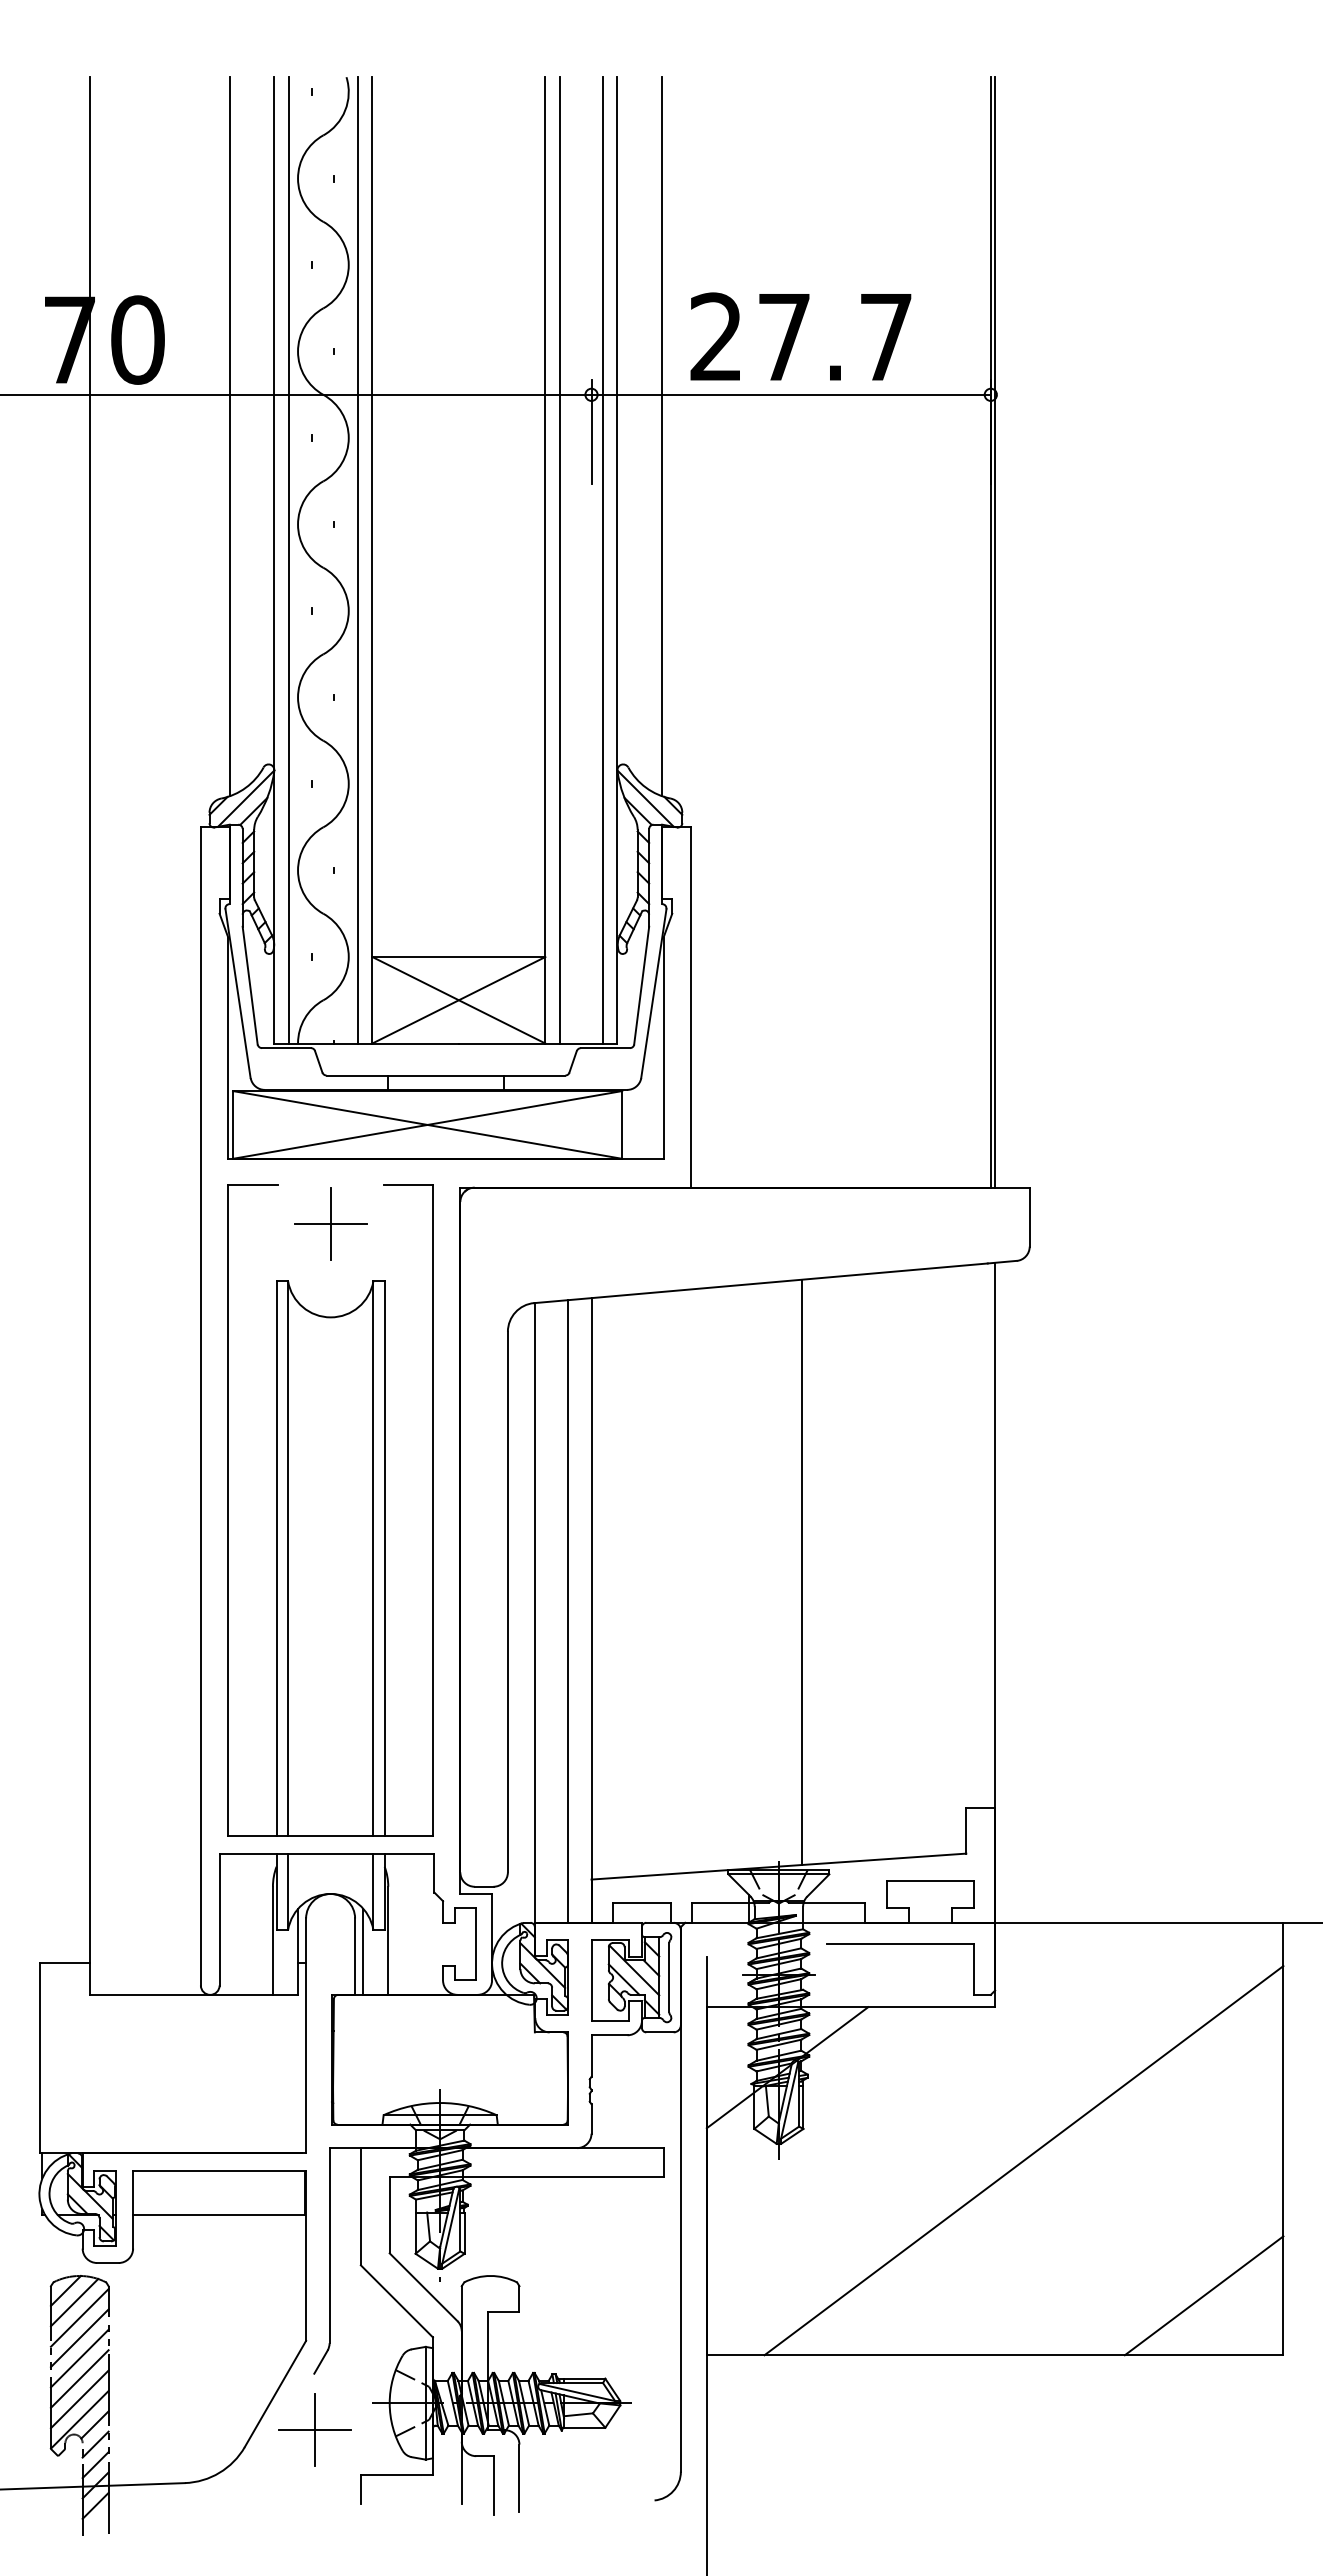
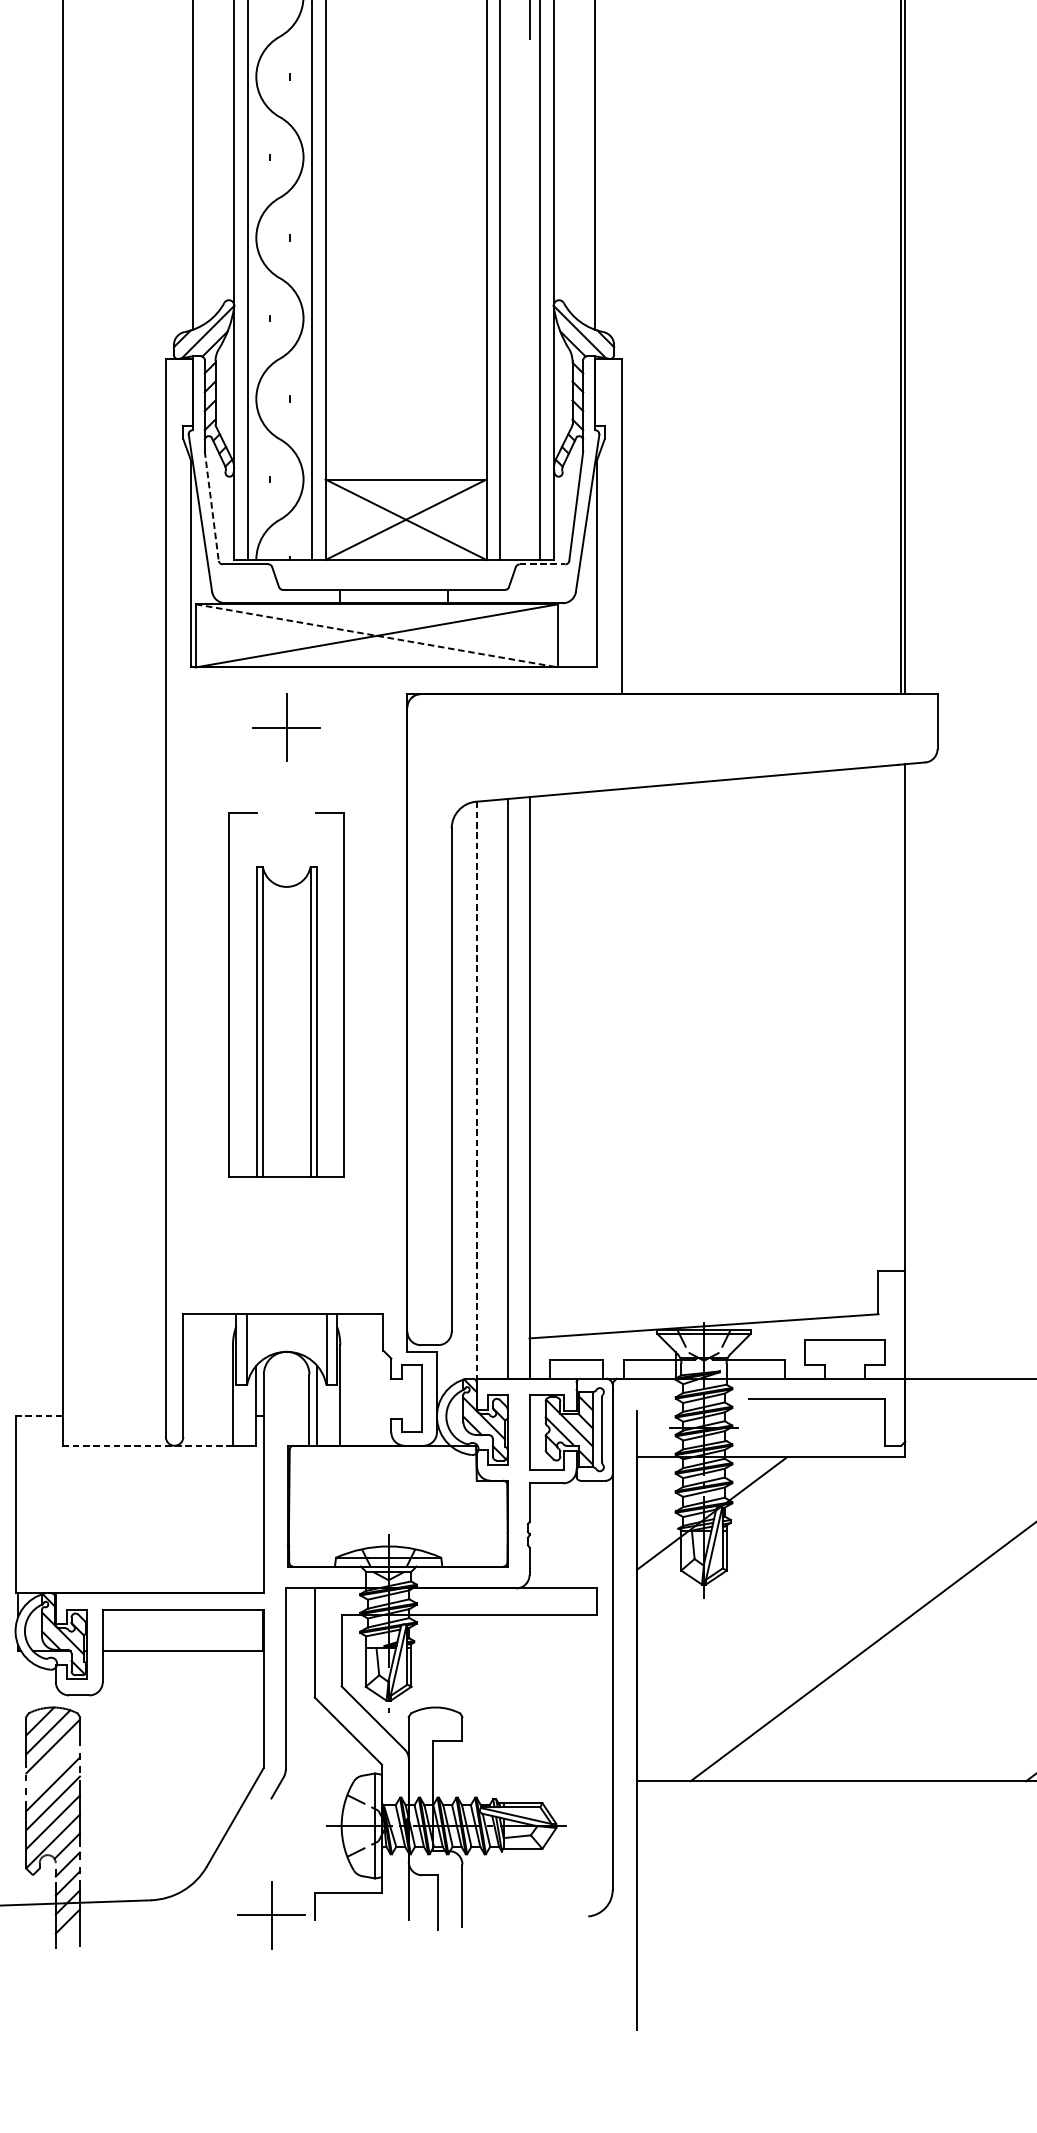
line: (250, 986) -> (212, 506), solid -> dashed
line: (605, 1048) -> (542, 564), solid -> dashed
line: (427, 1124) -> (376, 635), solid -> dashed
part: (330, 1510) -> (286, 994), size x0.6
line: (801, 1572) -> (725, 1052), removed
line: (535, 1612) -> (477, 1089), solid -> dashed
line: (64, 1963) -> (38, 1416), solid -> dashed
line: (181, 1994) -> (147, 1445), solid -> dashed
line: (79, 2338) -> (52, 1765), removed
part: (314, 2429) -> (271, 1914), moved

